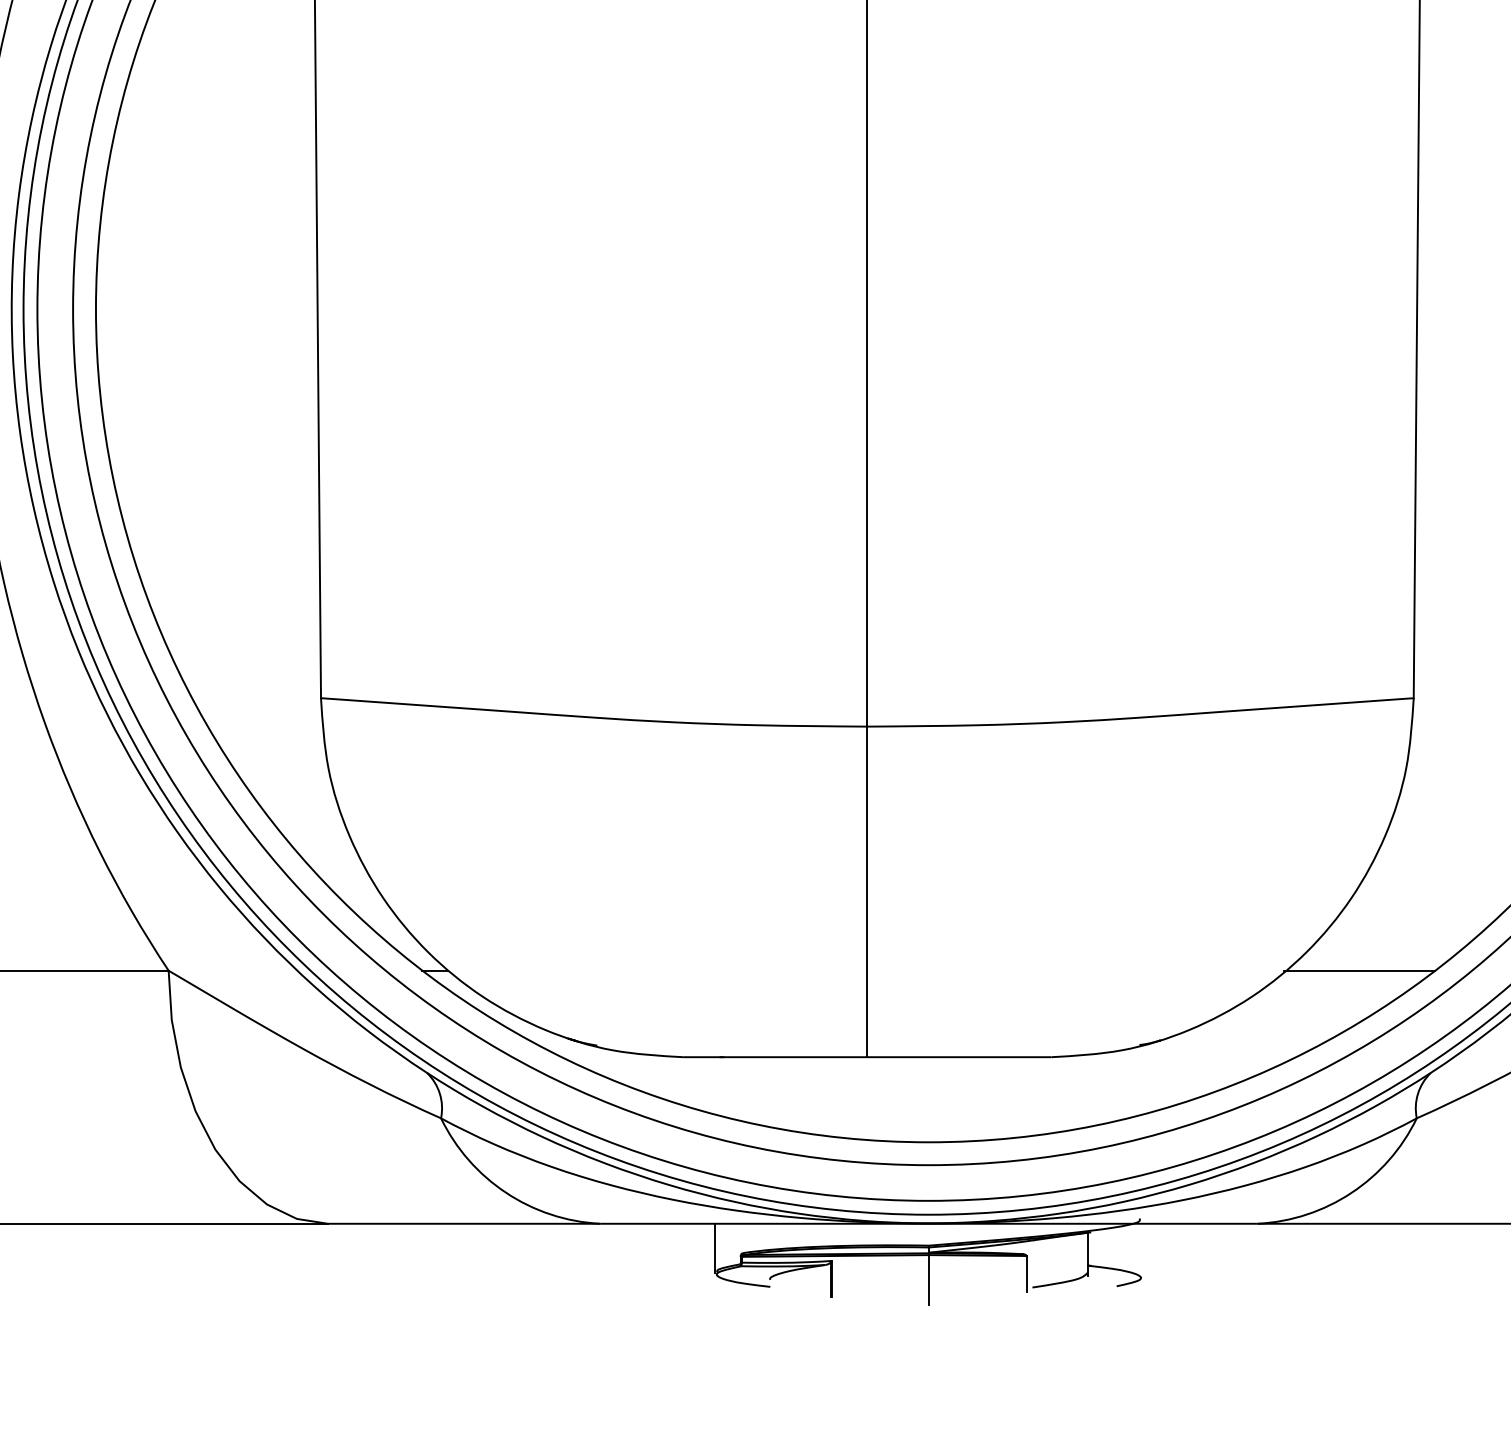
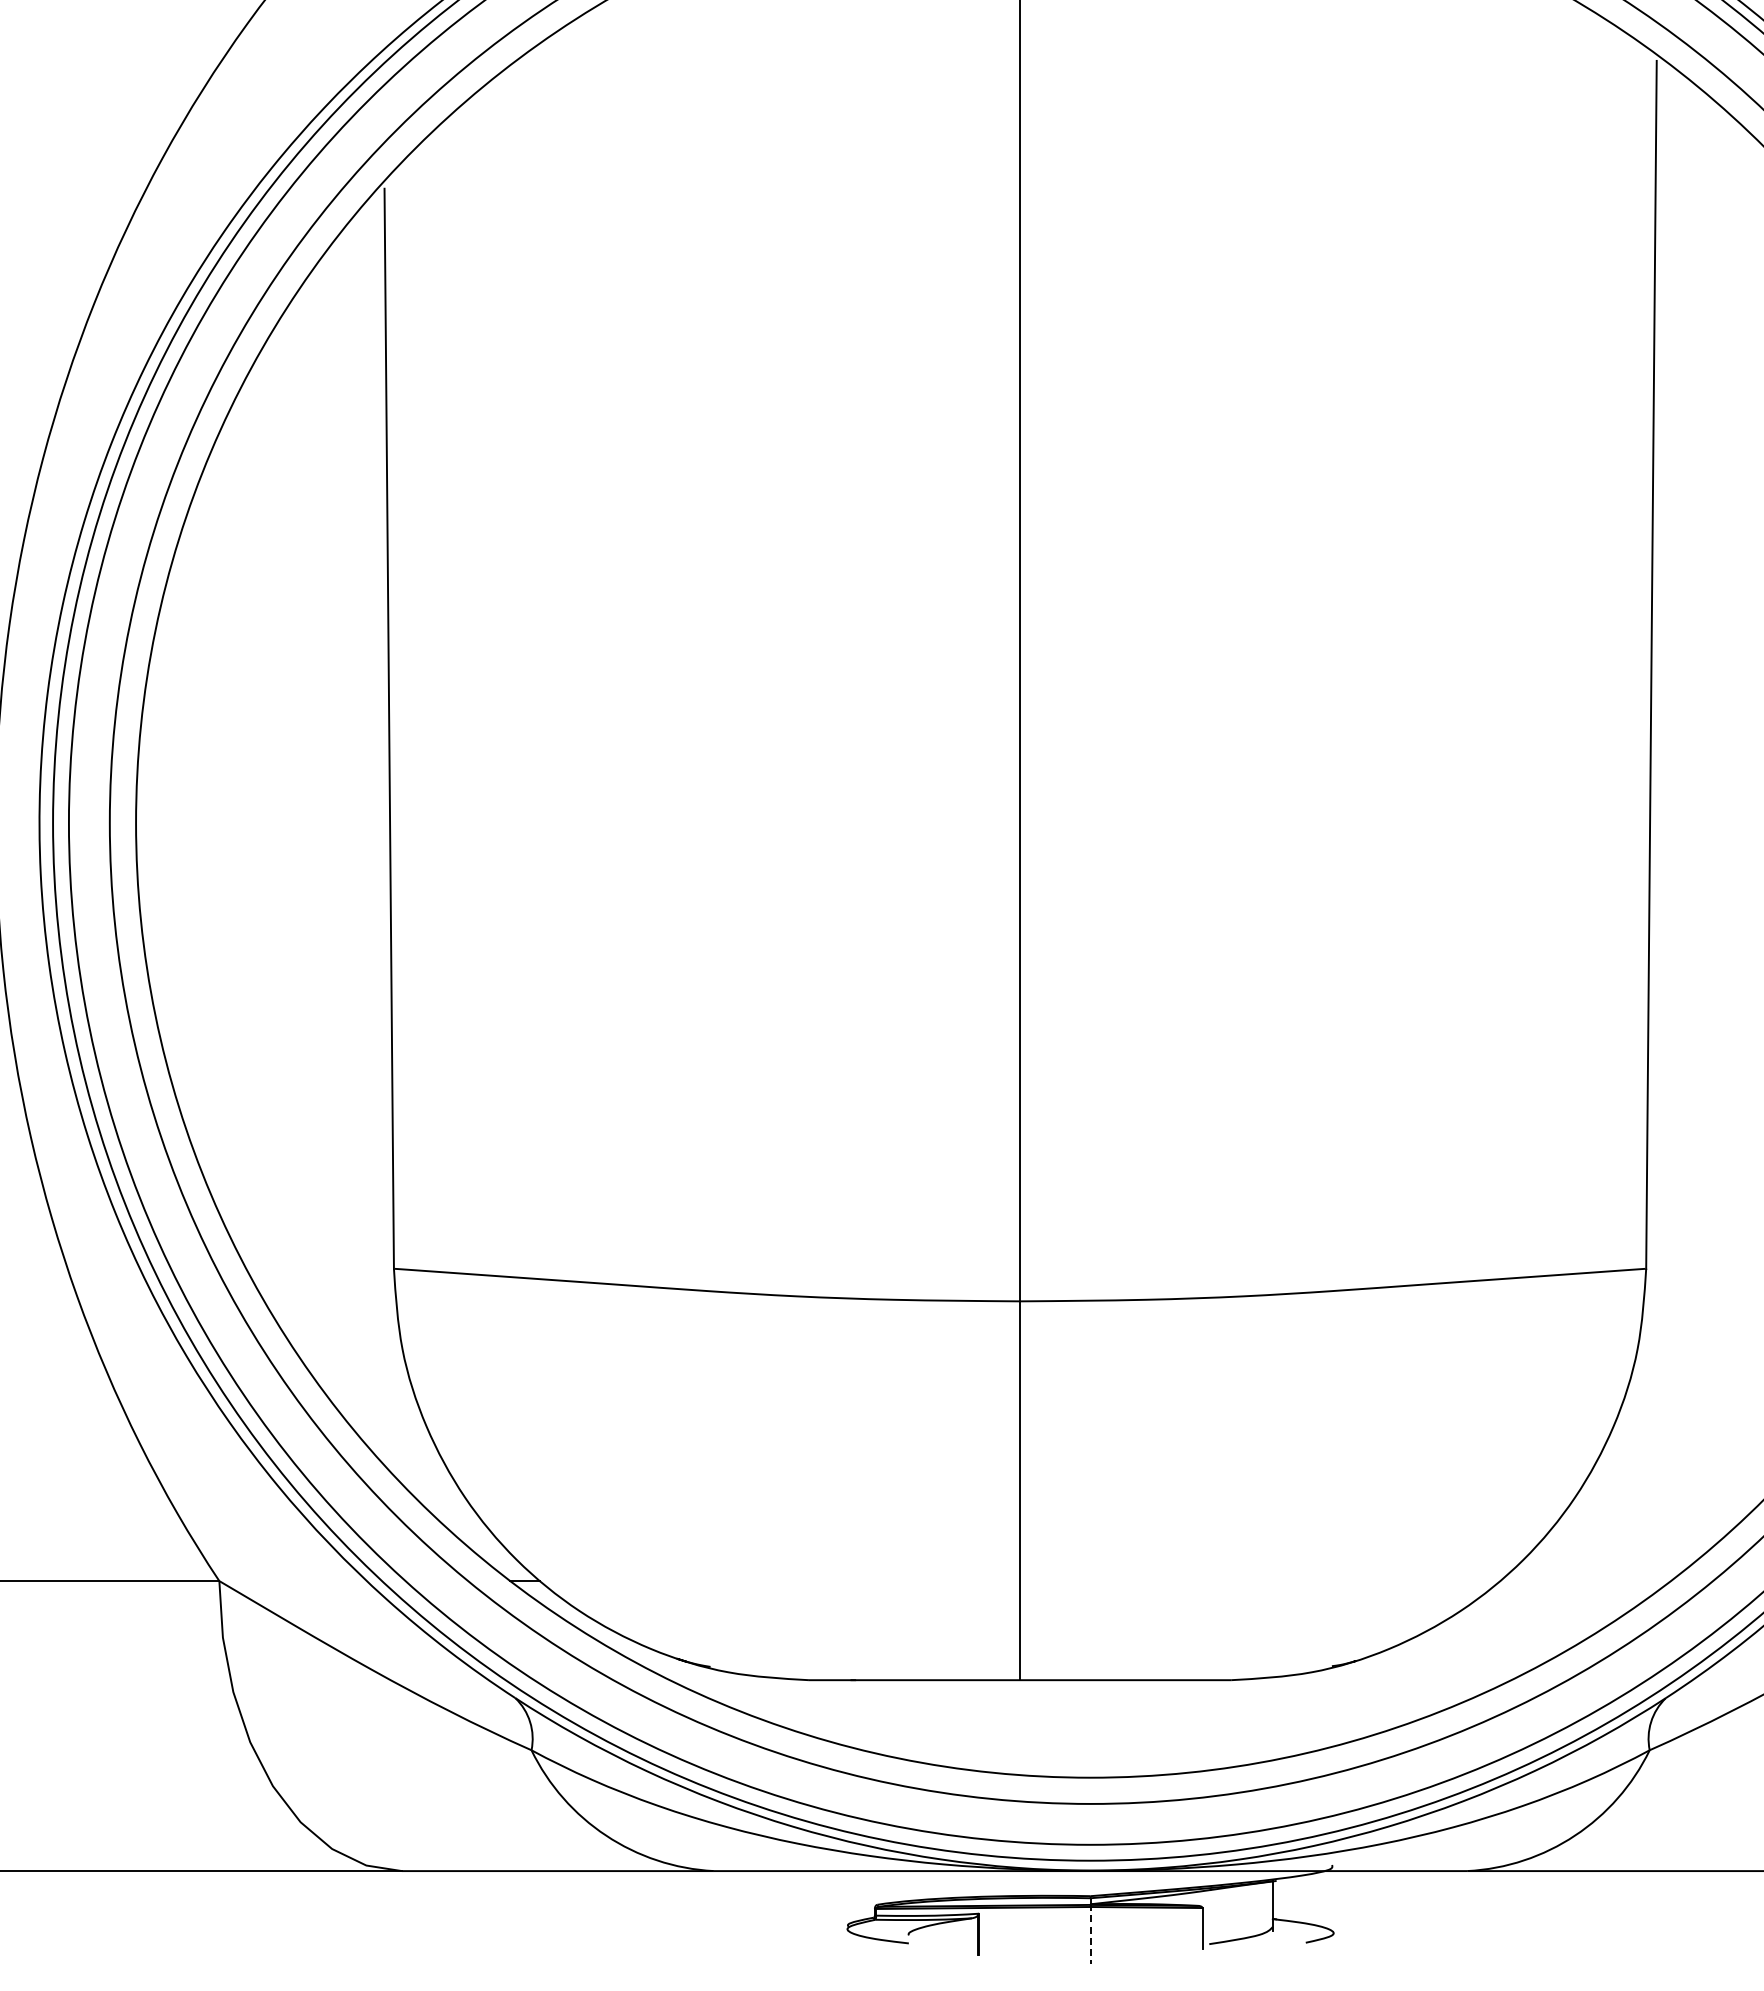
line: (1359, 970) -> (1584, 1580), removed
line: (715, 1248) -> (845, 1899), removed
line: (928, 1279) -> (1090, 1934), solid -> dashed

